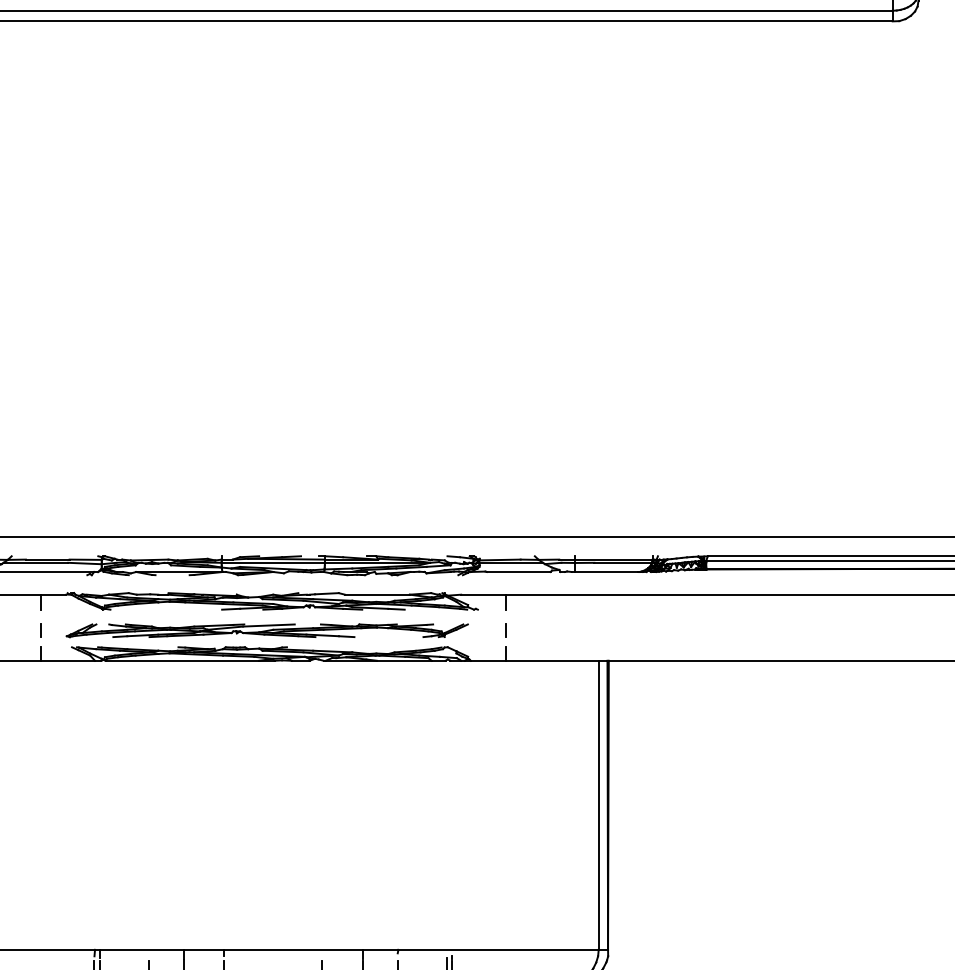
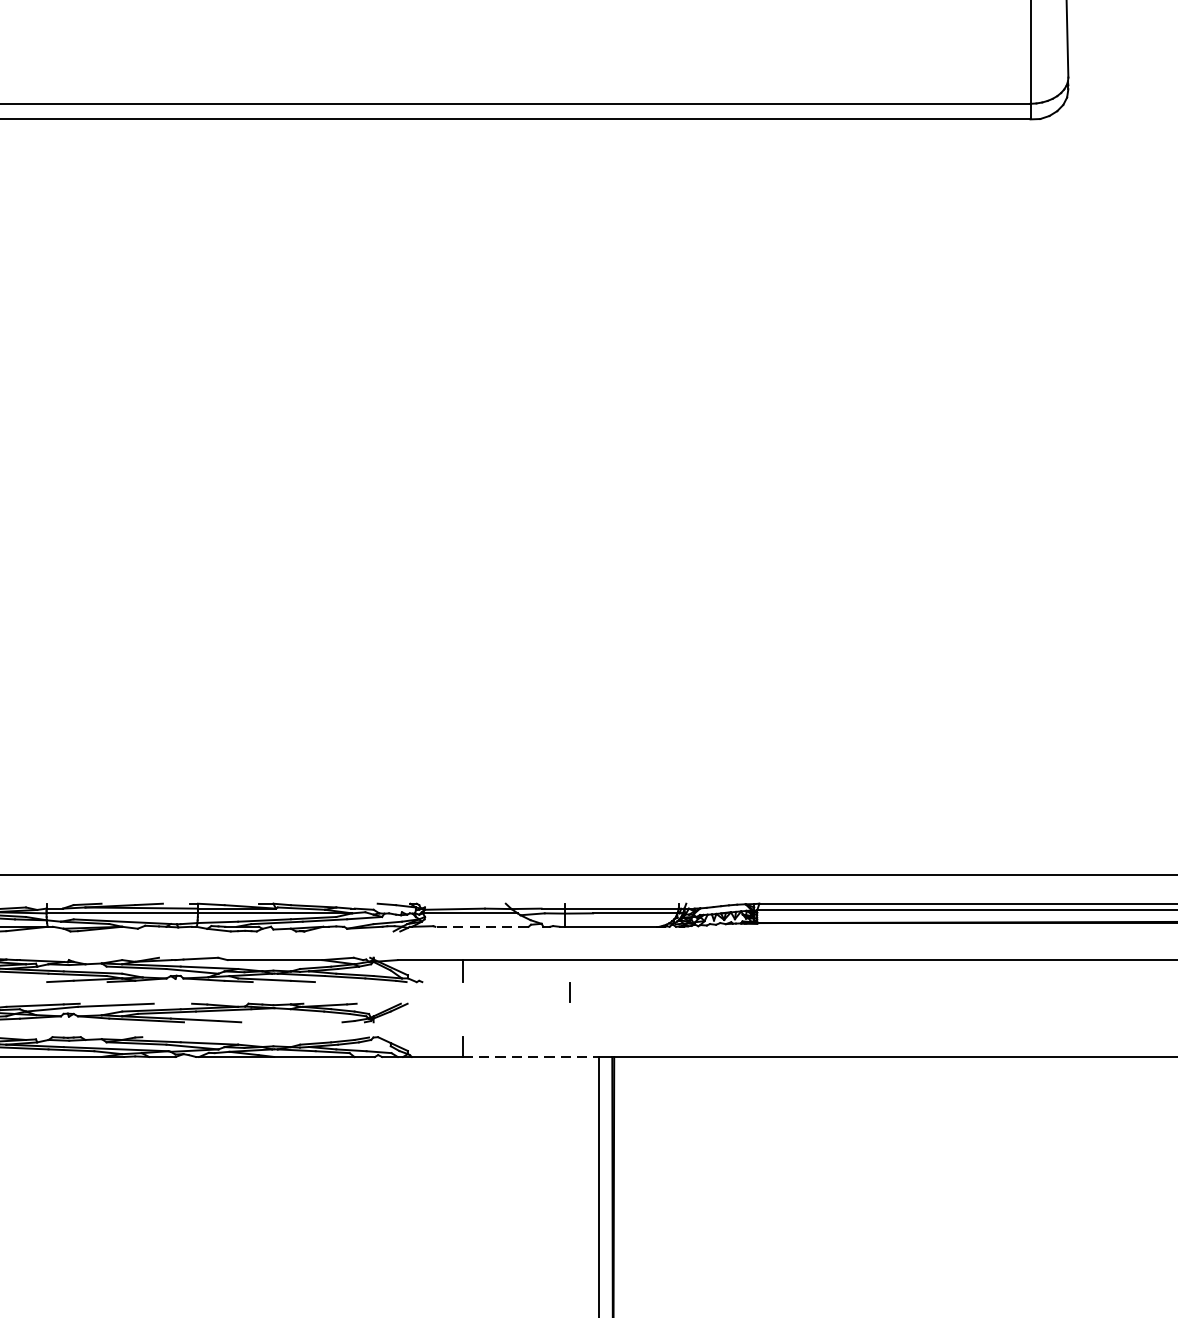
line: (518, 571) -> (481, 926), solid -> dashed
line: (505, 630) -> (569, 992), moved
line: (552, 660) -> (531, 1056), solid -> dashed

